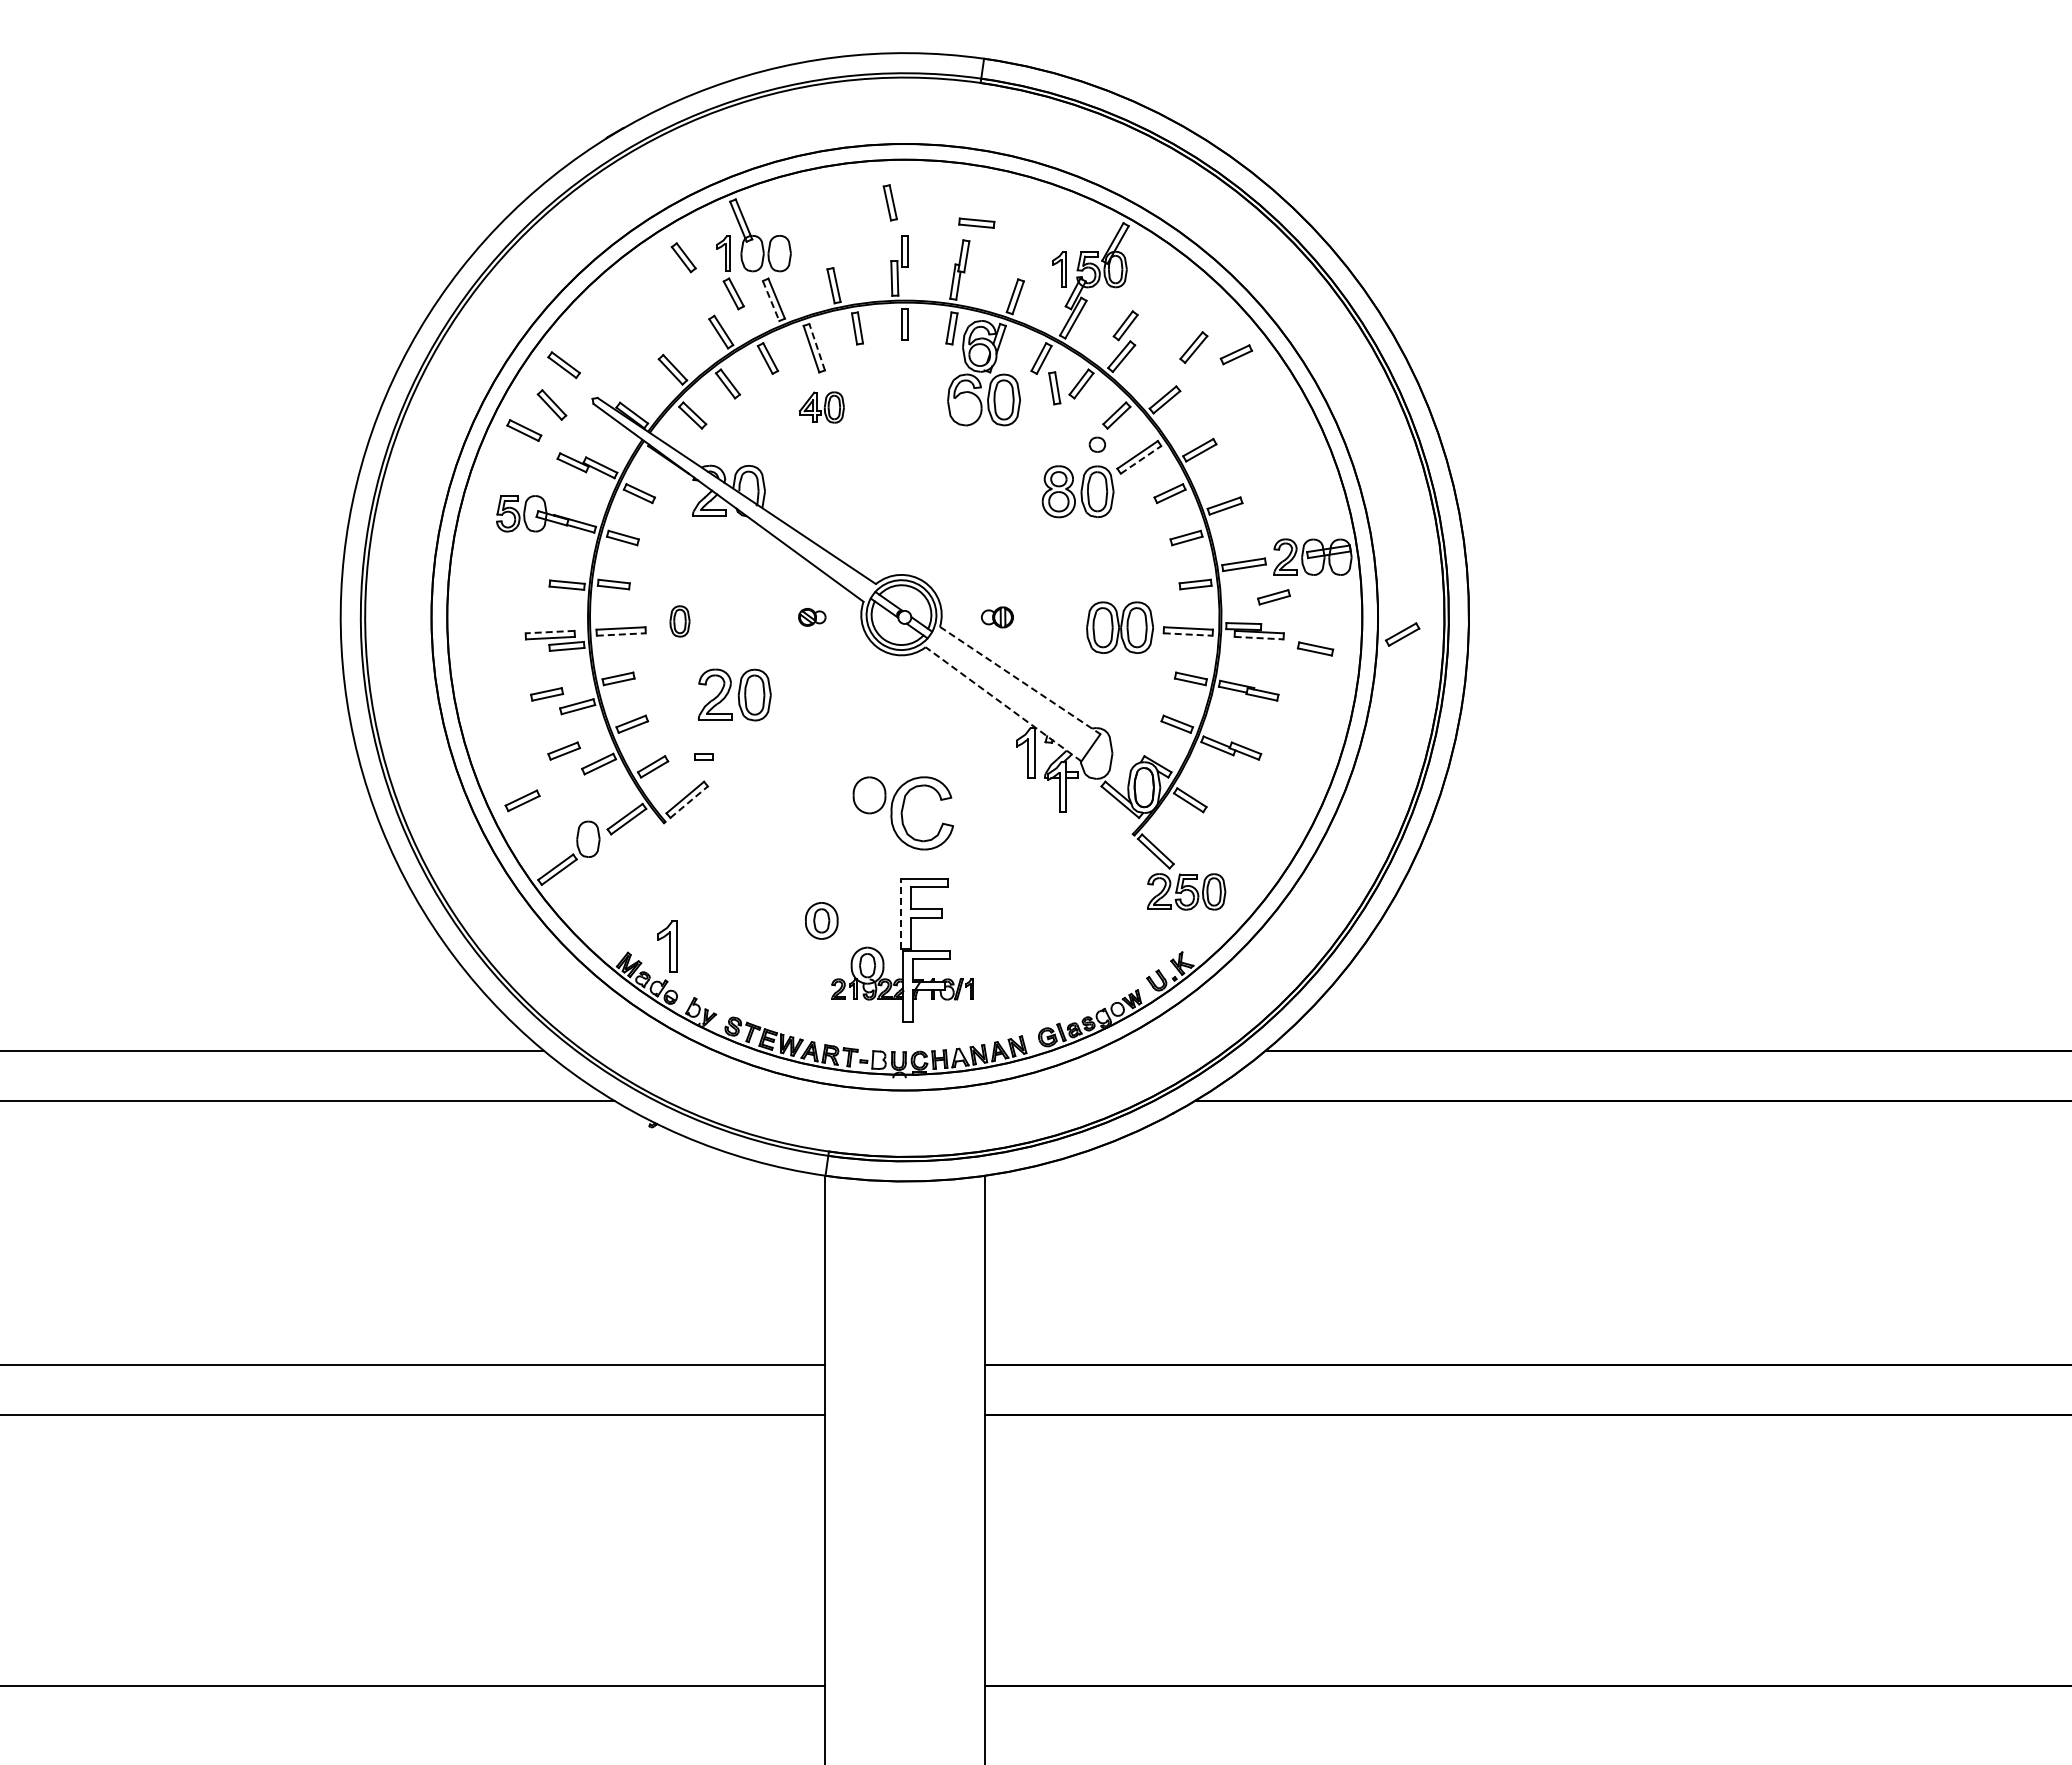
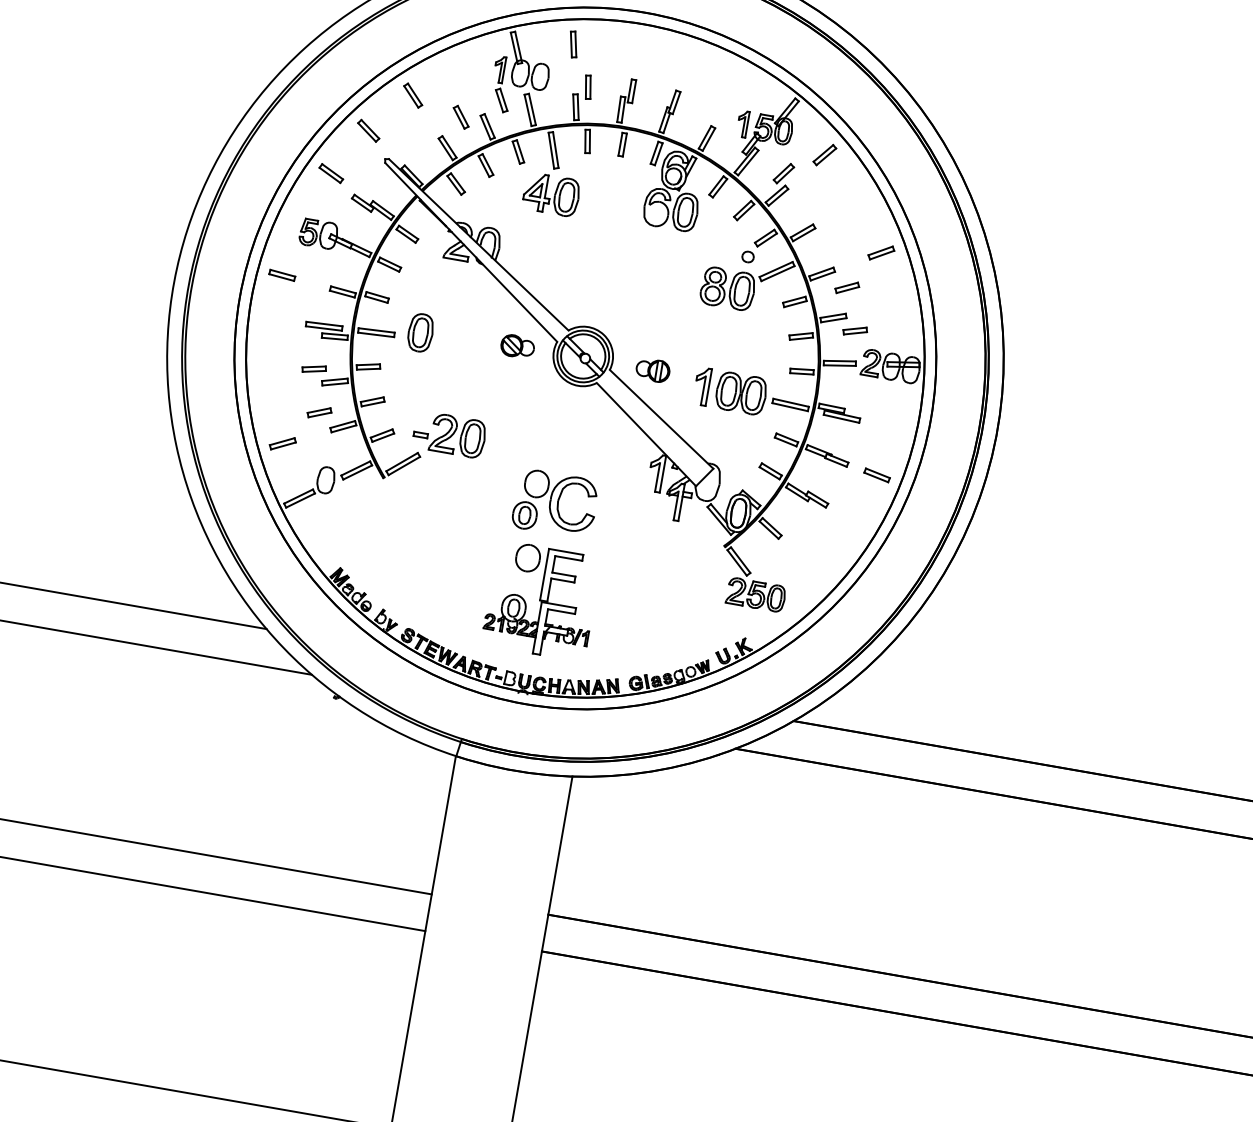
part: (889, 202) -> (573, 44), moved
part: (976, 222) -> (282, 274), moved
part: (683, 257) -> (460, 117), moved
line: (771, 301) -> (528, 110), dashed -> solid
line: (817, 347) -> (556, 150), dashed -> solid
part: (1193, 347) -> (824, 155), moved
part: (1235, 354) -> (846, 287), moved
part: (1054, 388) -> (588, 87), moved
part: (551, 404) -> (412, 95), moved
part: (821, 407) -> (551, 194), size x1.67
line: (1141, 459) -> (778, 273), dashed -> solid
part: (1273, 597) -> (854, 331), moved
part: (812, 617) -> (517, 346), size x1.67
part: (997, 617) -> (653, 370), size x1.43
part: (679, 621) -> (420, 332), size x1.67
line: (550, 632) -> (324, 324), dashed -> solid
line: (621, 634) -> (376, 334), dashed -> solid
line: (1188, 634) -> (790, 407), dashed -> solid
part: (1402, 634) -> (881, 252), moved
line: (1259, 638) -> (841, 419), dashed -> solid
part: (1315, 648) -> (877, 475), moved
line: (1020, 680) -> (661, 419), dashed -> solid
part: (734, 694) -> (458, 435), moved
line: (1003, 704) -> (646, 434), dashed -> solid
line: (689, 802) -> (404, 466), dashed -> solid
part: (874, 895) -> (527, 557), added
line: (900, 913) -> (544, 574), dashed -> solid
part: (821, 920) -> (524, 515), moved
part: (667, 946) -> (702, 386), moved

